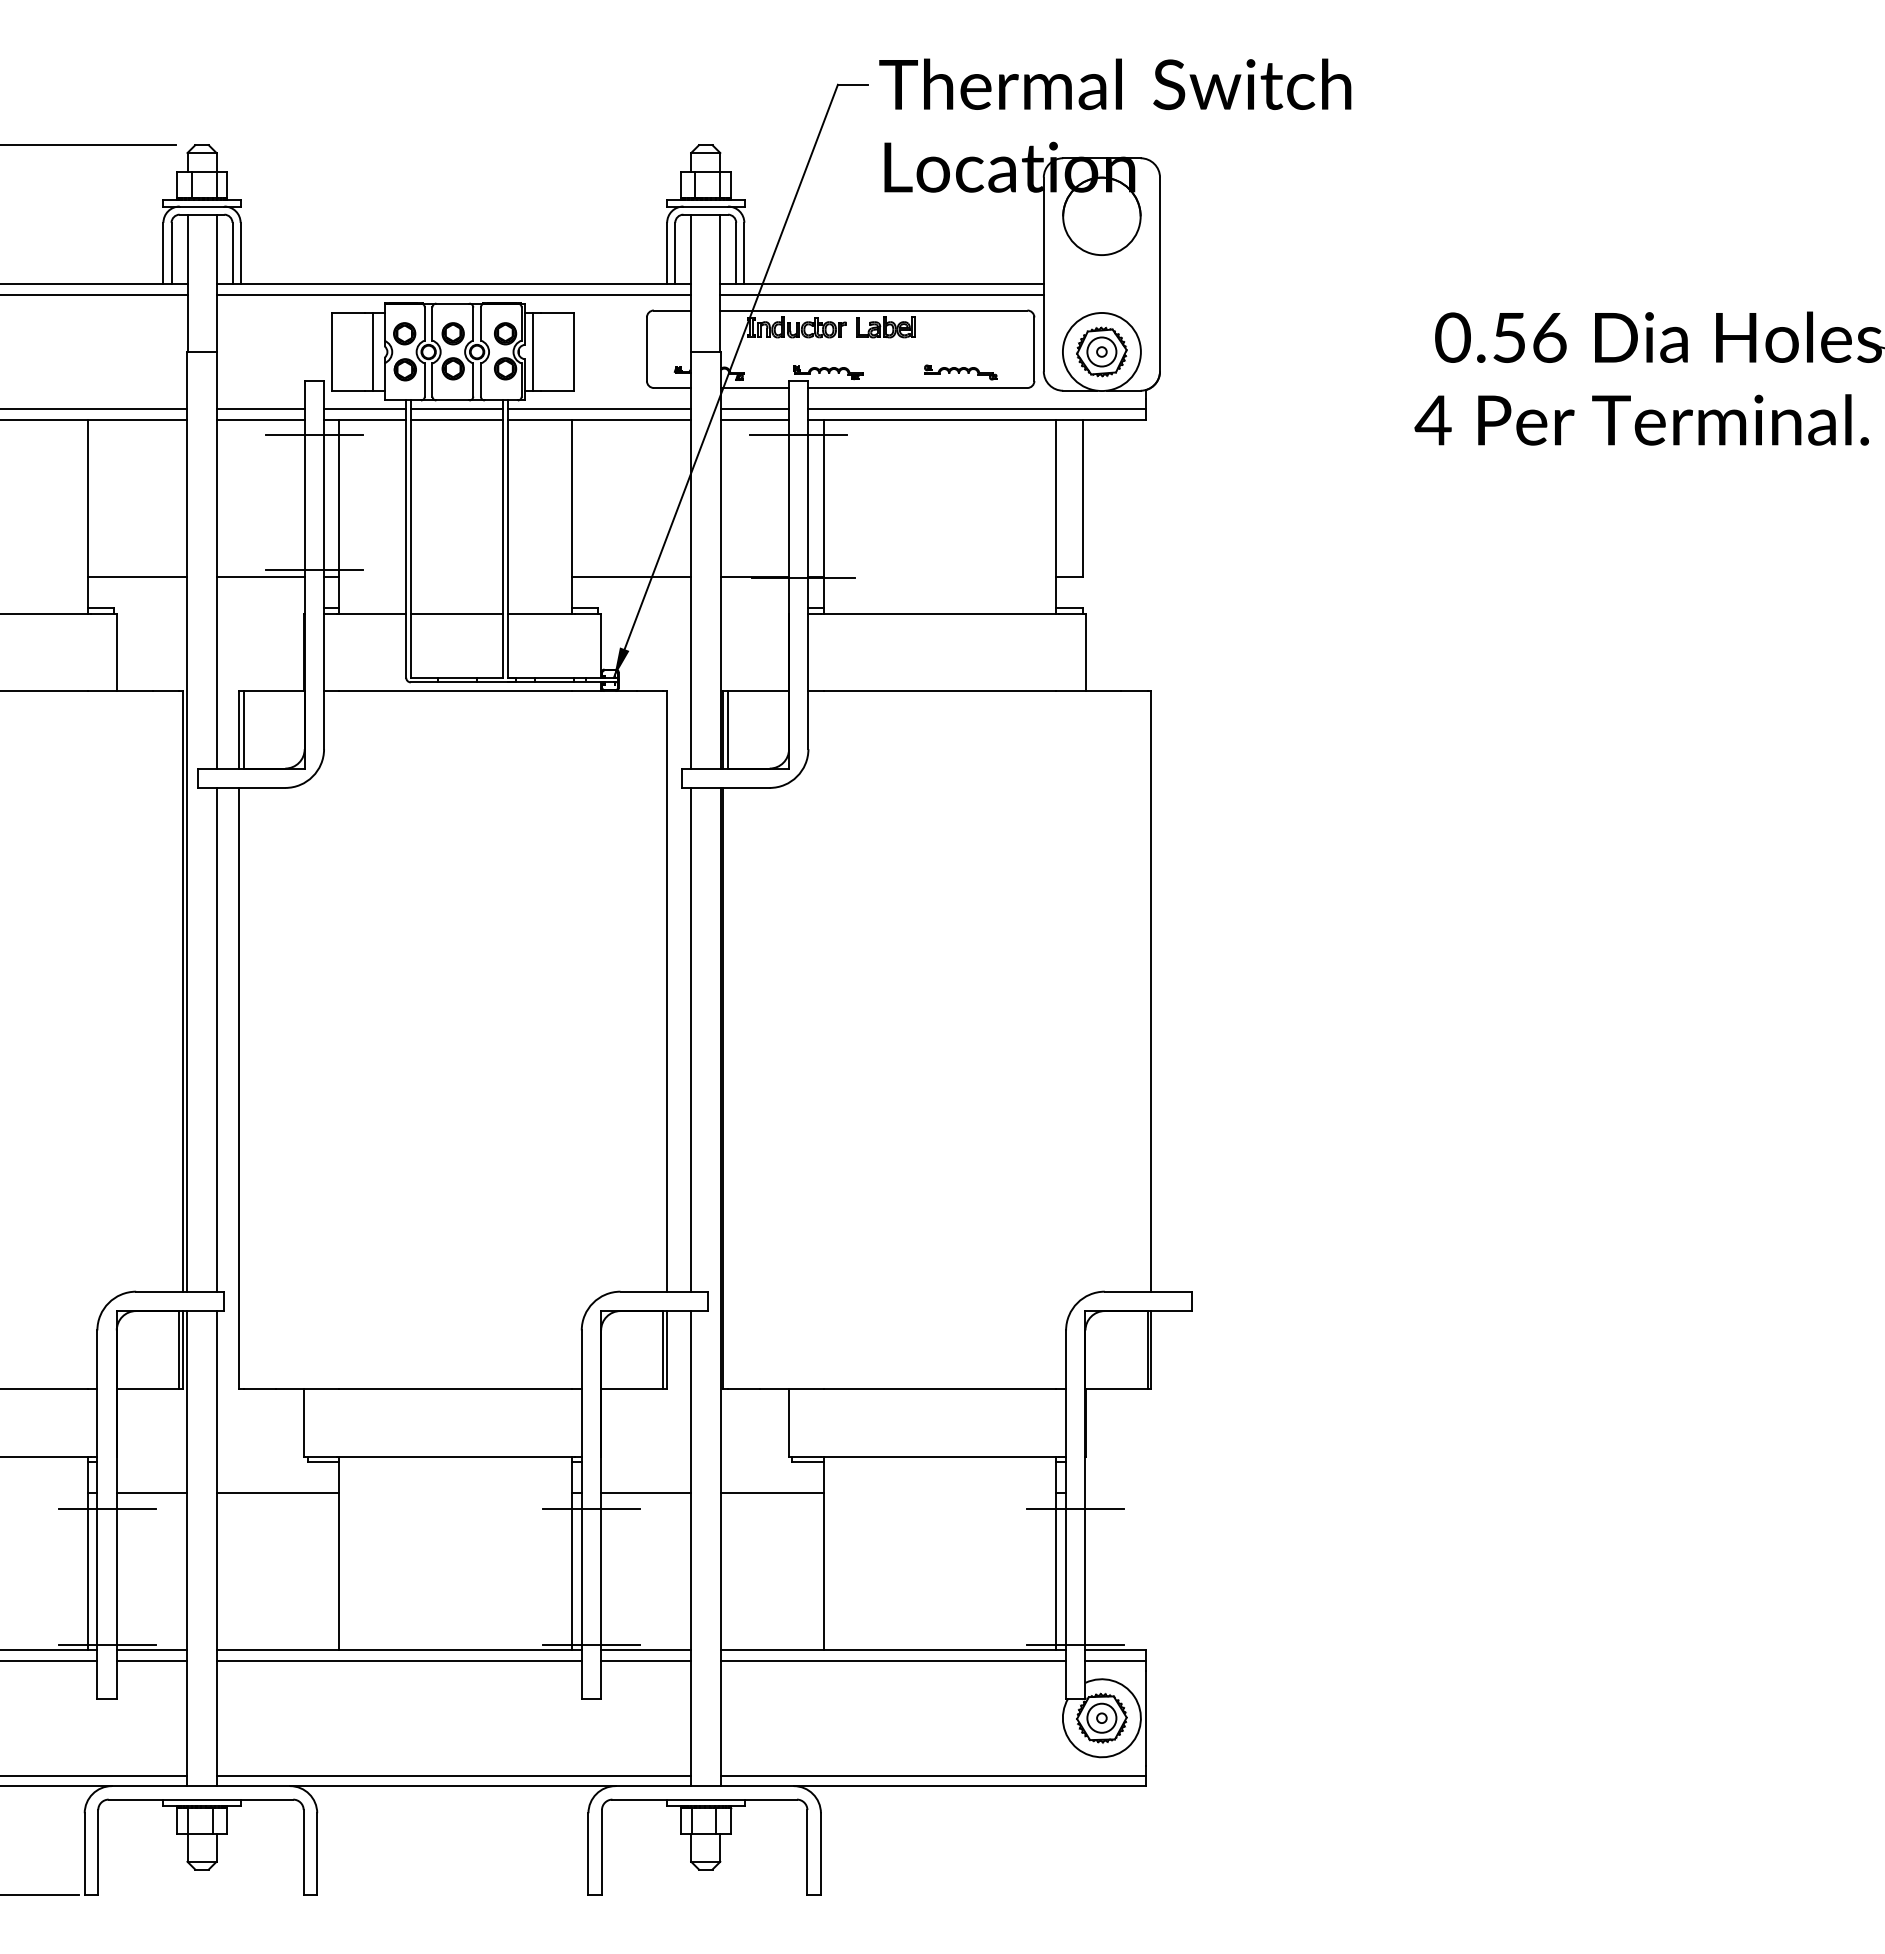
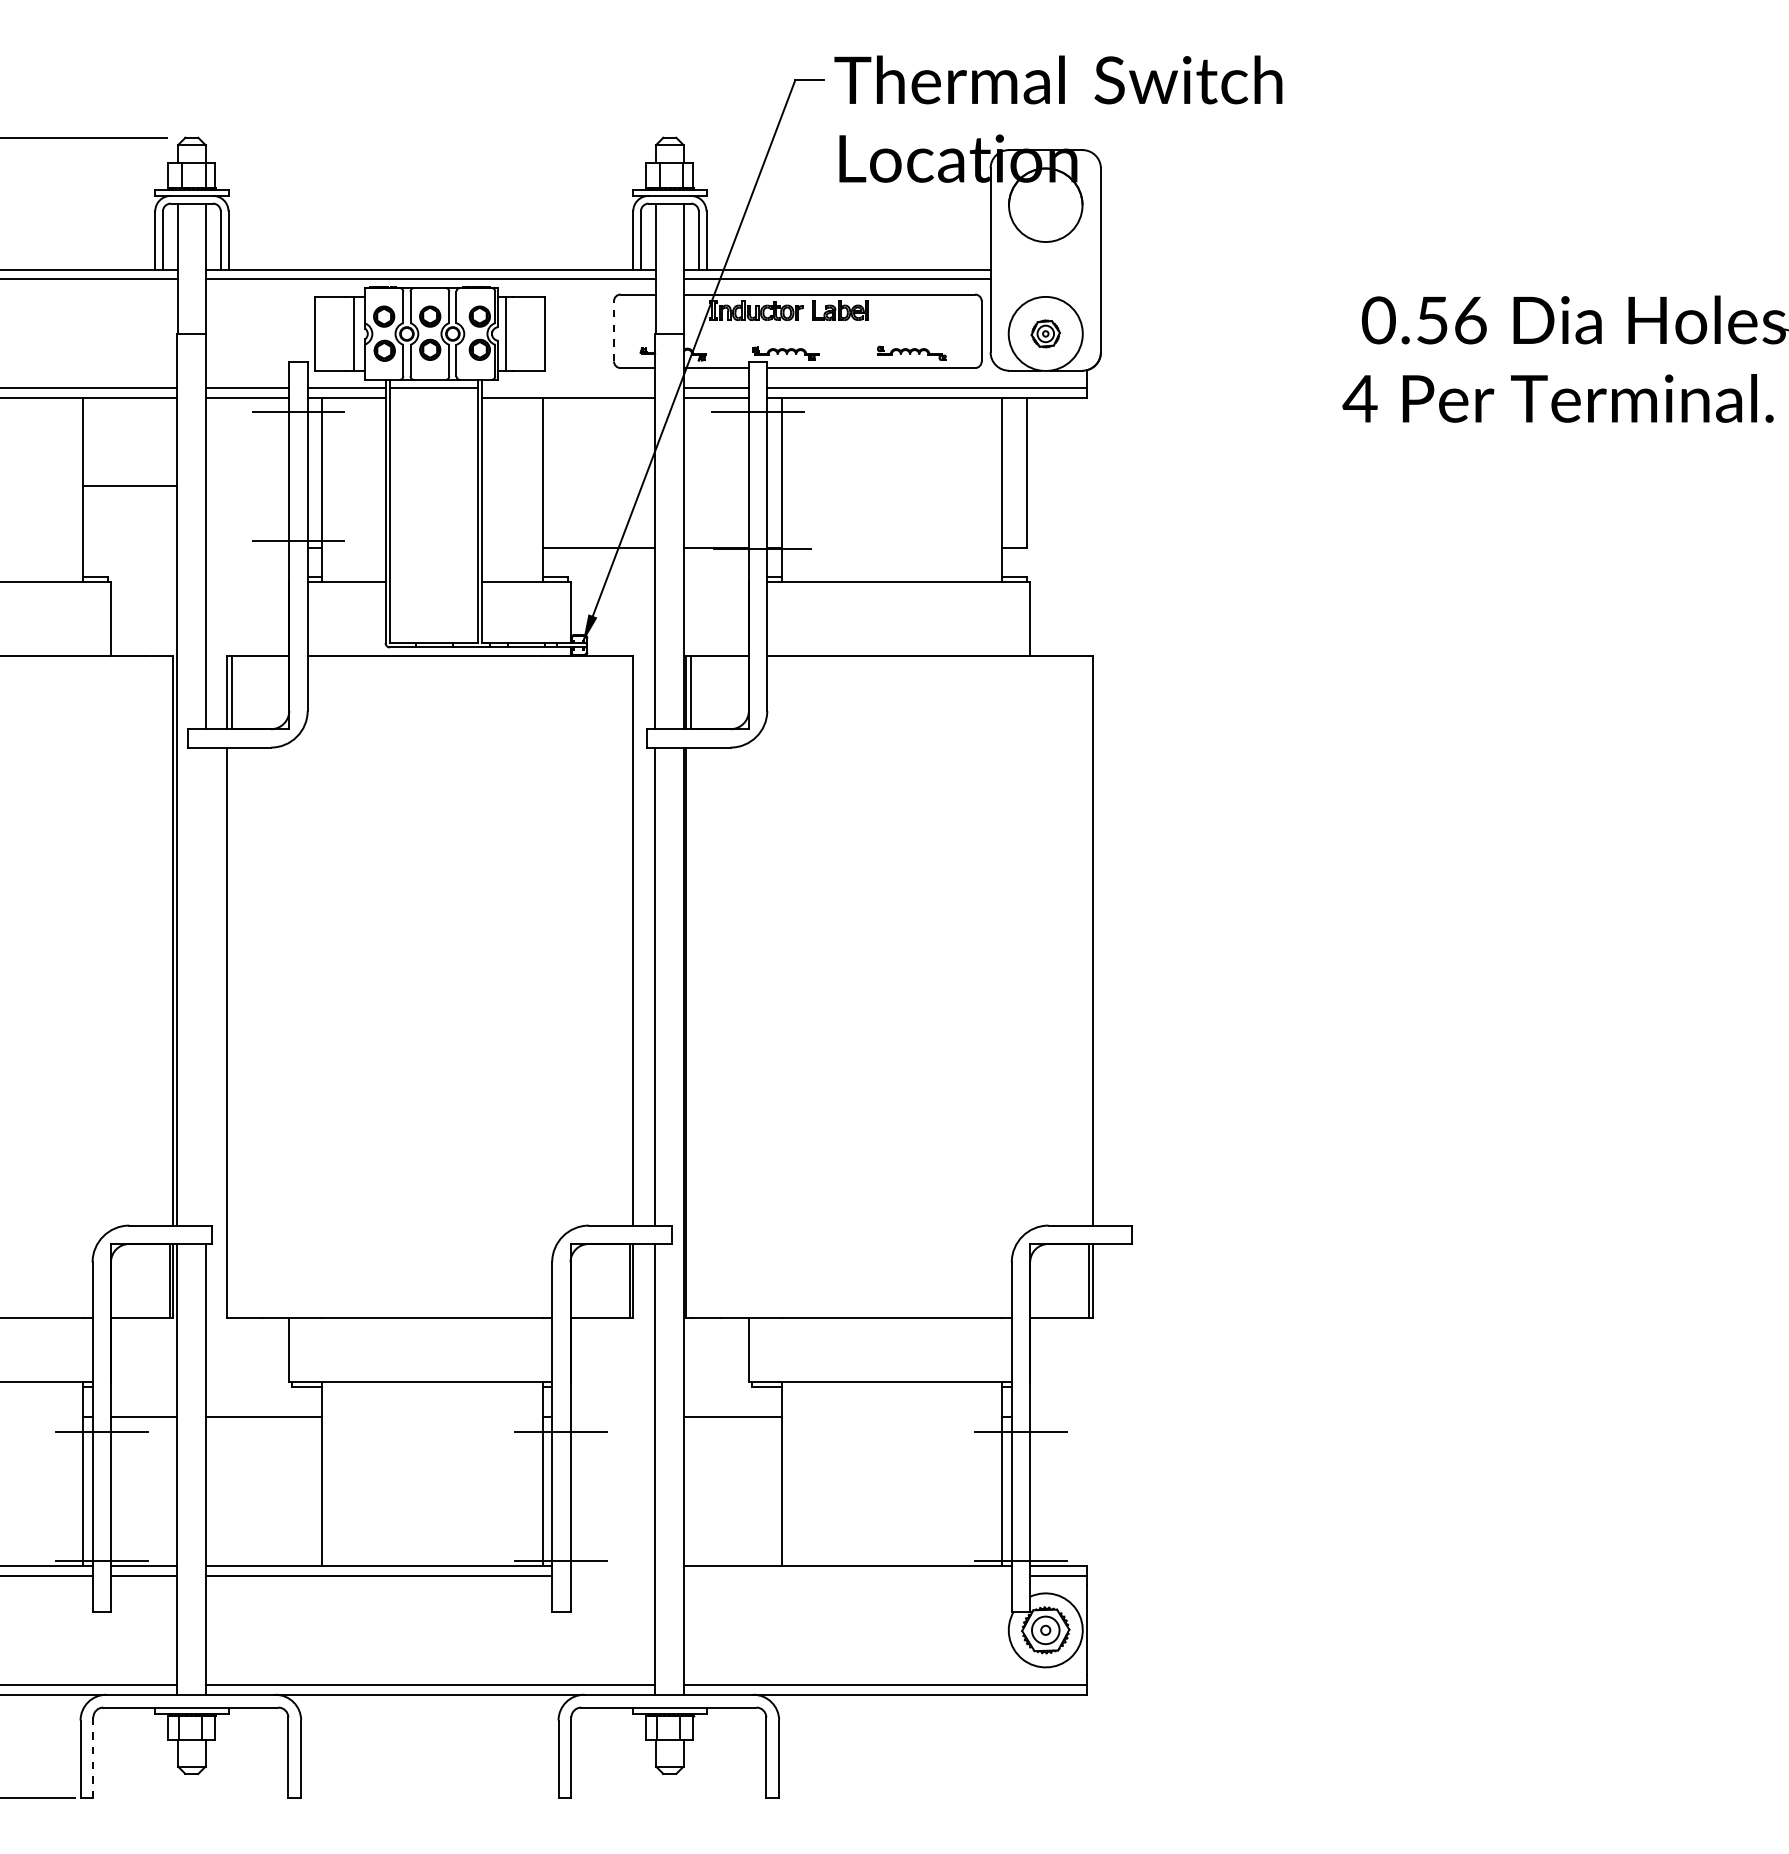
line: (646, 349) -> (613, 331), solid -> dashed
part: (1101, 351) -> (1045, 333), size x0.6
line: (598, 409) -> (568, 388), removed
line: (456, 419) -> (433, 397), removed
line: (136, 577) -> (129, 486), moved
line: (260, 577) -> (247, 547), removed
line: (456, 613) -> (433, 582), removed
line: (217, 1039) -> (206, 986), removed
line: (645, 1493) -> (612, 1417), removed
line: (645, 1650) -> (612, 1566), removed
line: (645, 1660) -> (612, 1575), removed
line: (893, 1660) -> (848, 1575), removed
line: (98, 1852) -> (93, 1757), solid -> dashed

